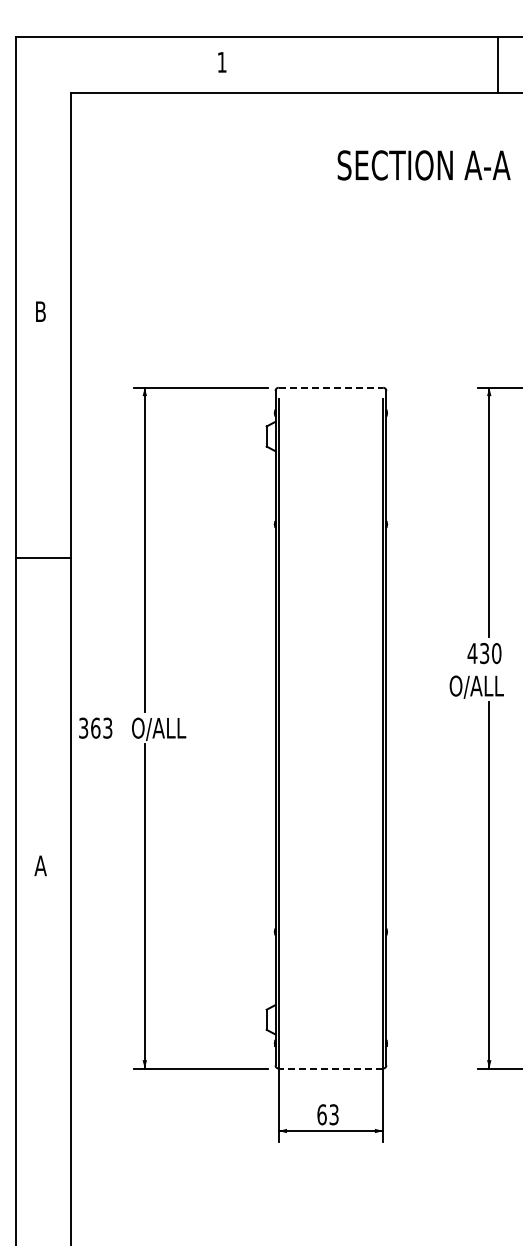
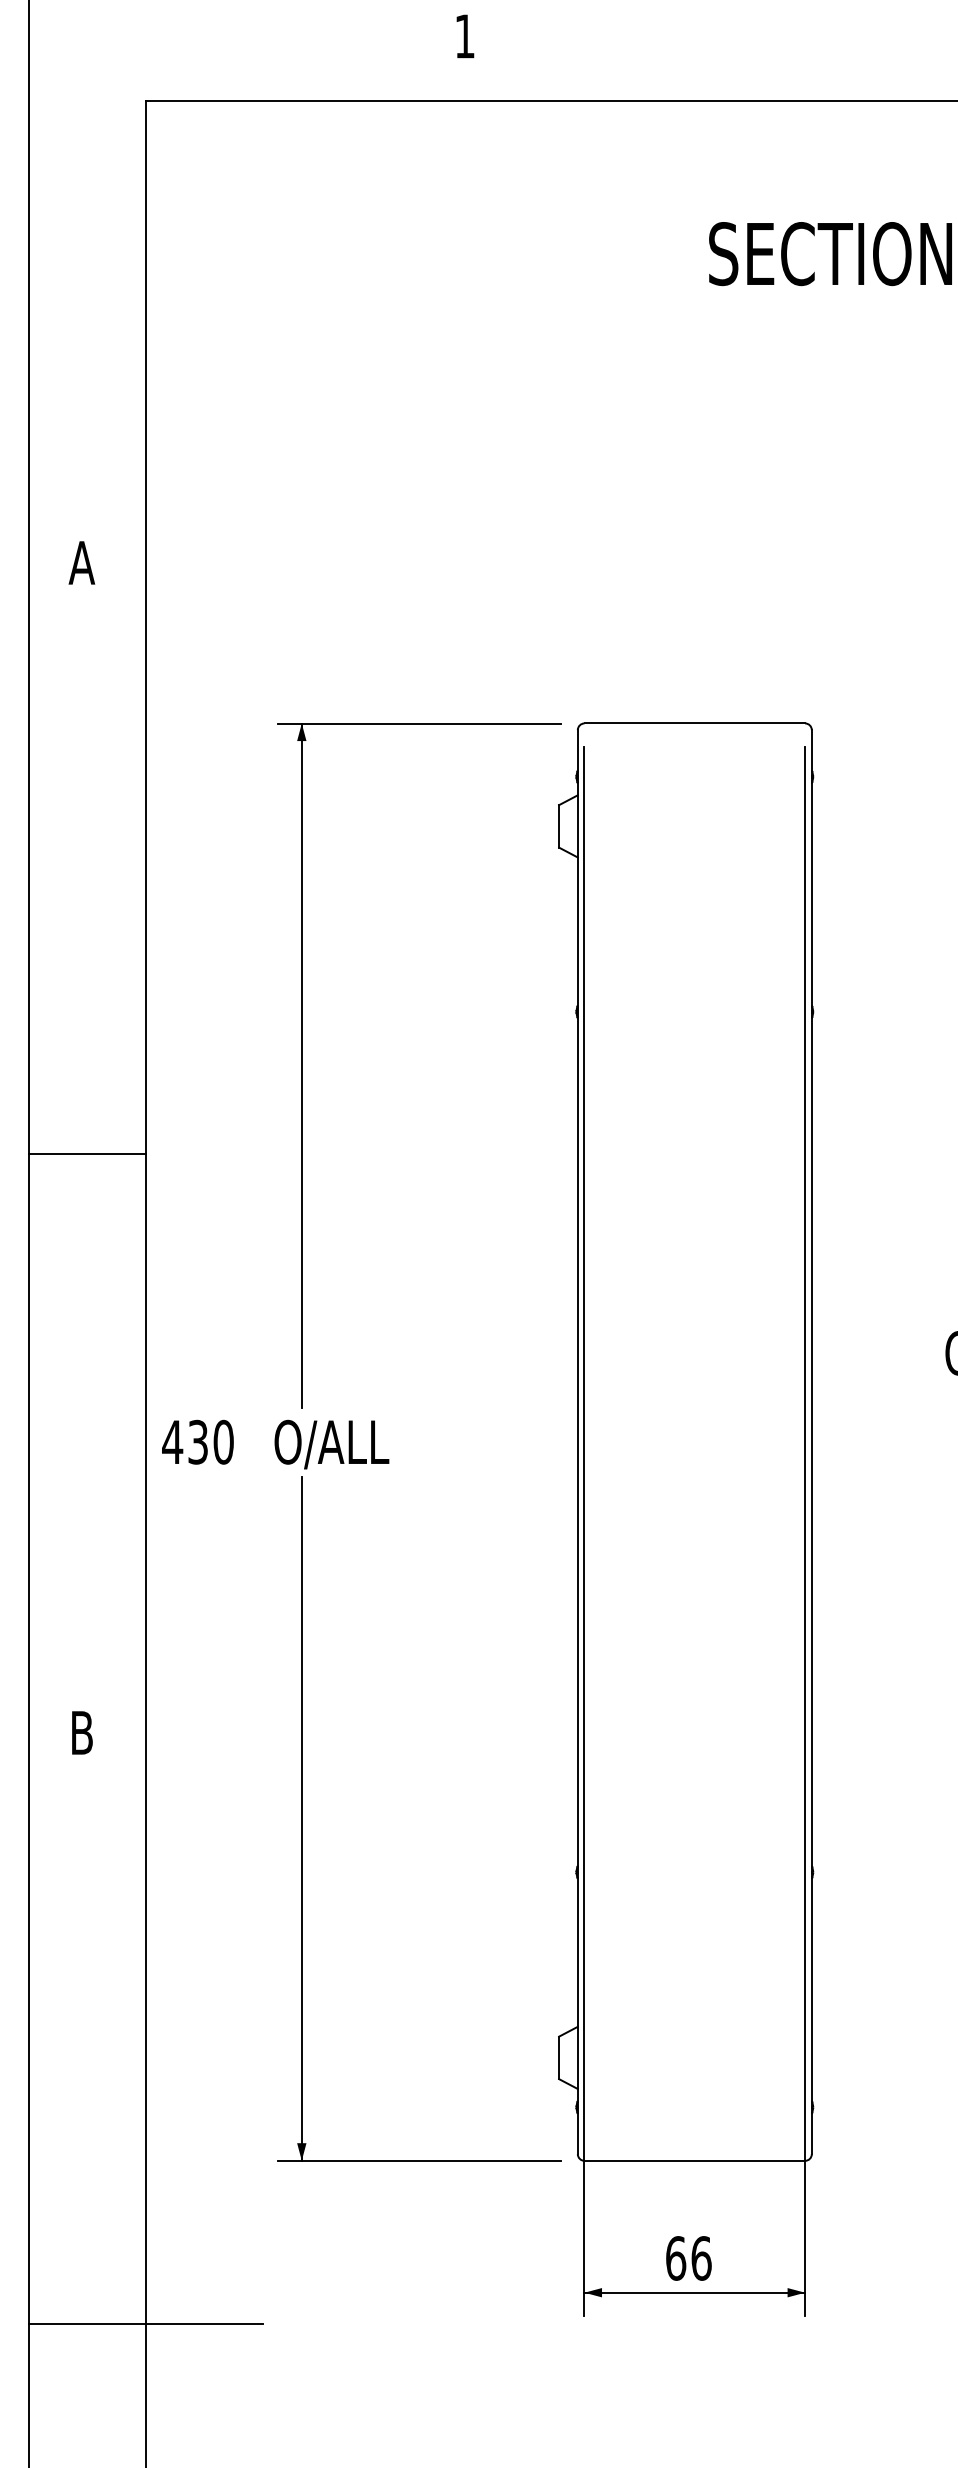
text: (40, 311) -> (81, 562), B -> A
line: (331, 387) -> (695, 722), dashed -> solid
line: (43, 557) -> (87, 1153), moved
text: (95, 727) -> (197, 1440), 363 -> 430
text: (40, 865) -> (81, 1732), A -> B
line: (330, 1068) -> (693, 2160), dashed -> solid
text: (333, 1114) -> (700, 2257), 63 -> 66
line: (70, 1145) -> (144, 2323), added

